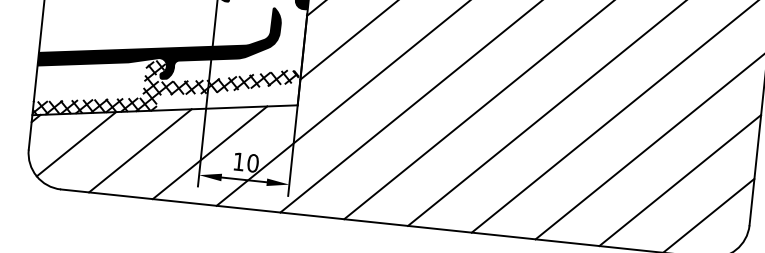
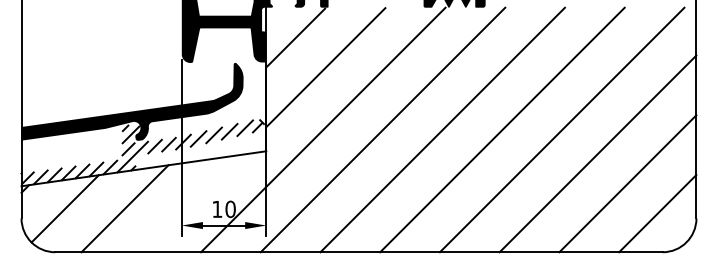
hatch: (165, 92) -> (142, 152), removed
line: (209, 152) -> (189, 203), removed

